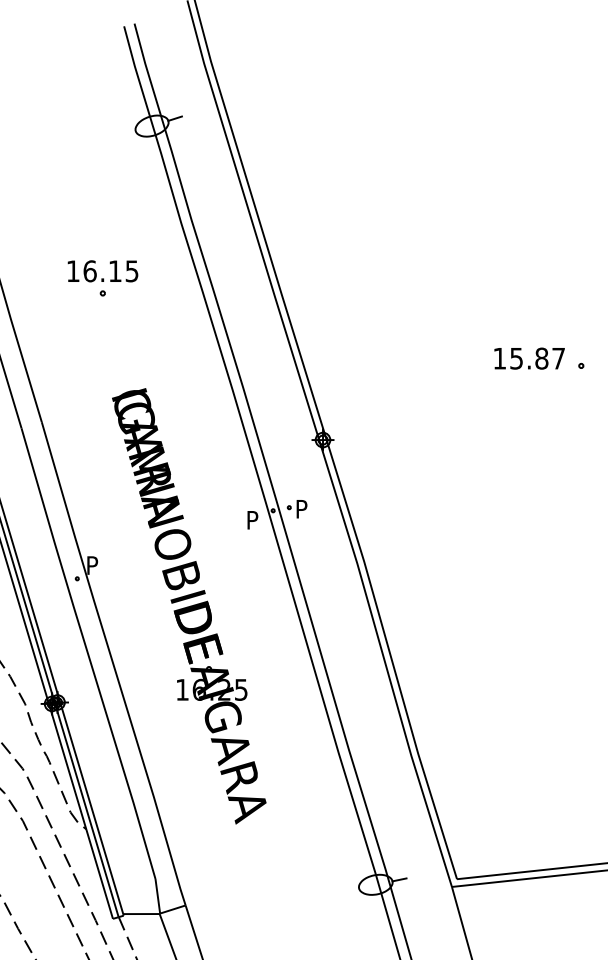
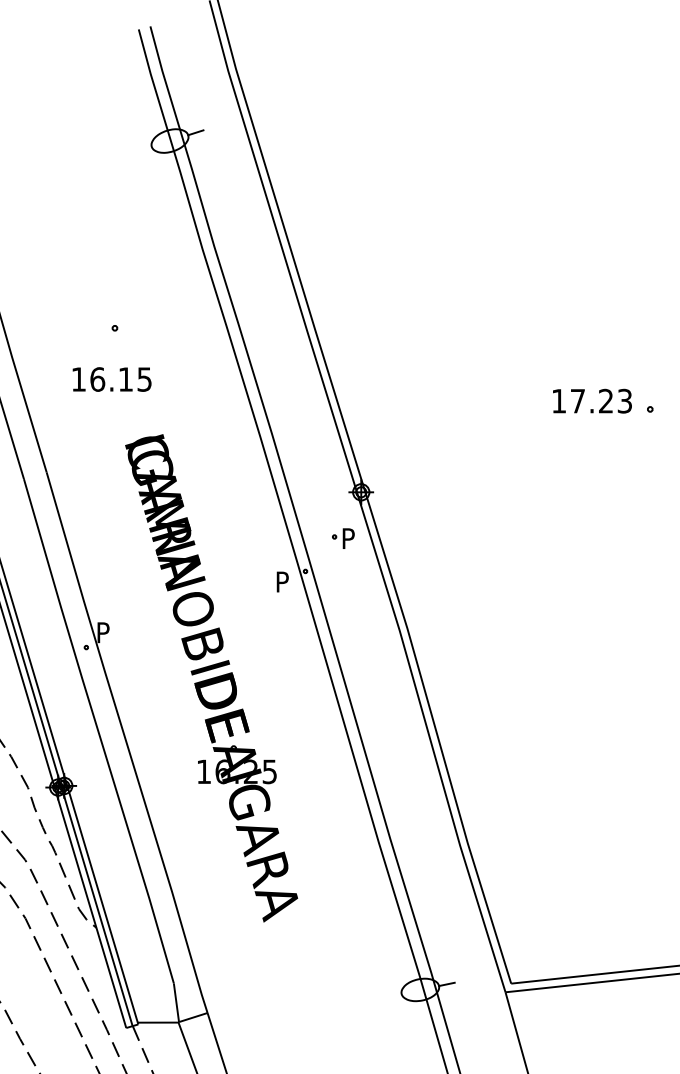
text: (102, 271) -> (111, 379), moved
text: (536, 357) -> (600, 400), 15.87 -> 17.23
part: (297, 509) -> (343, 538), moved

